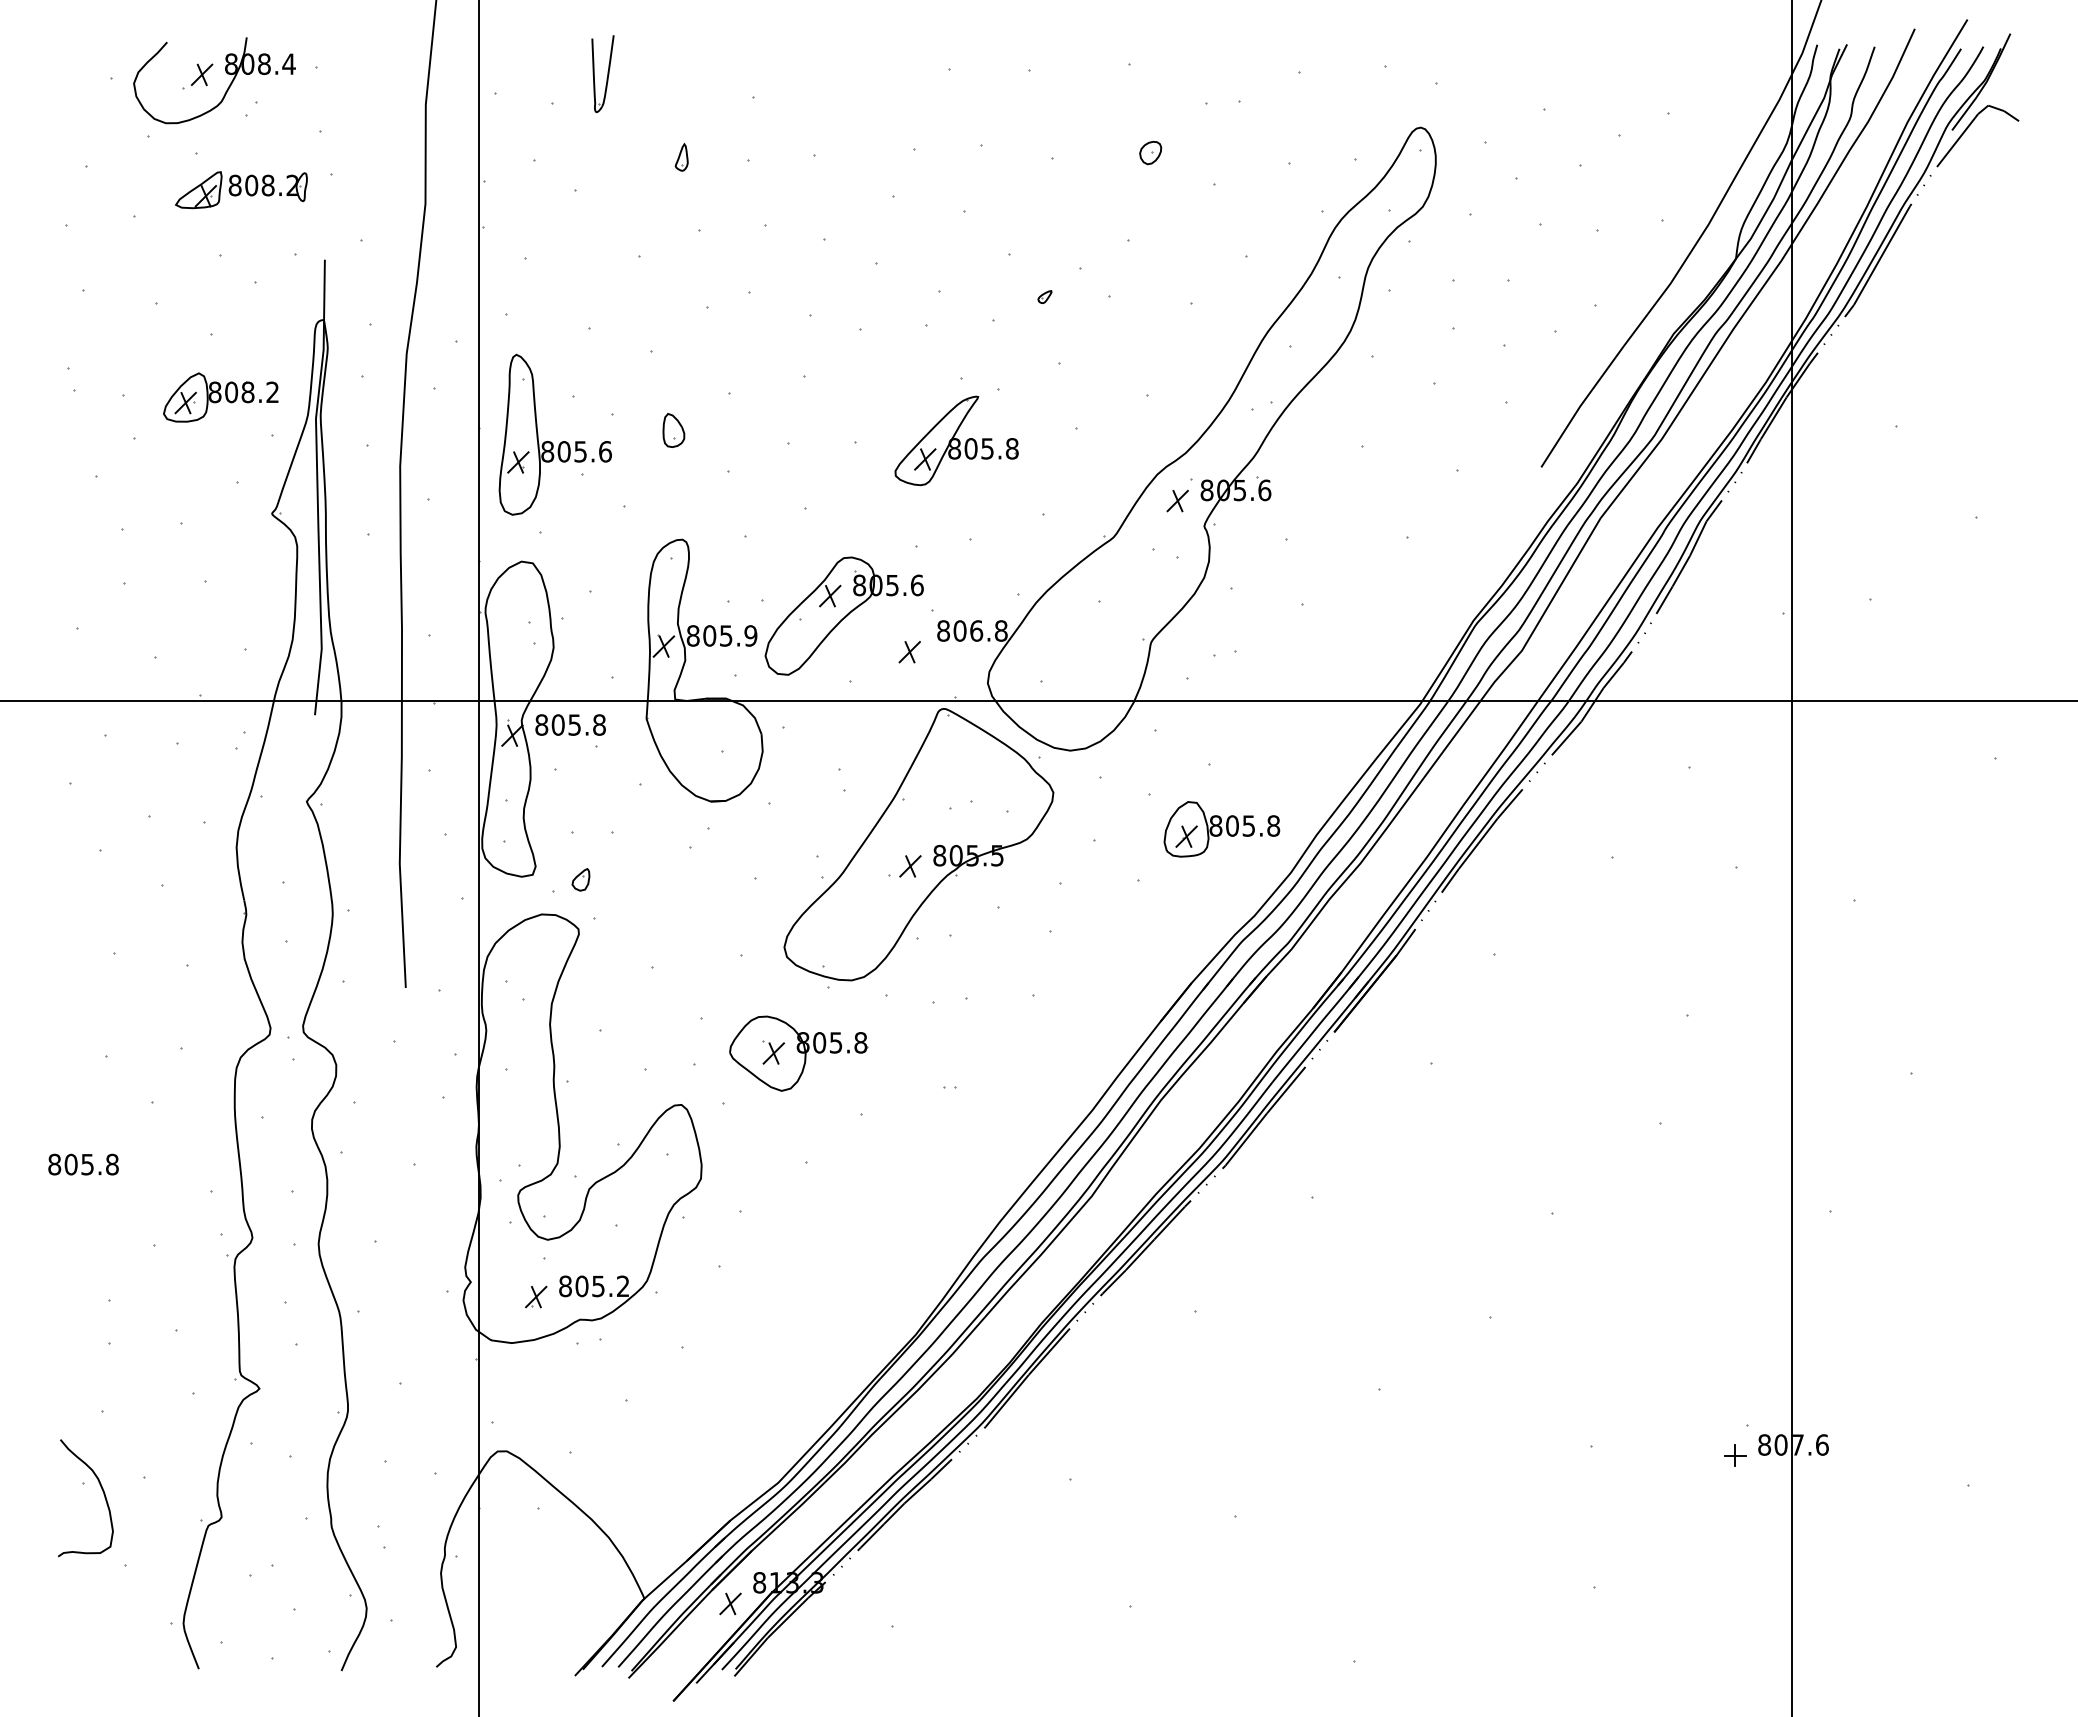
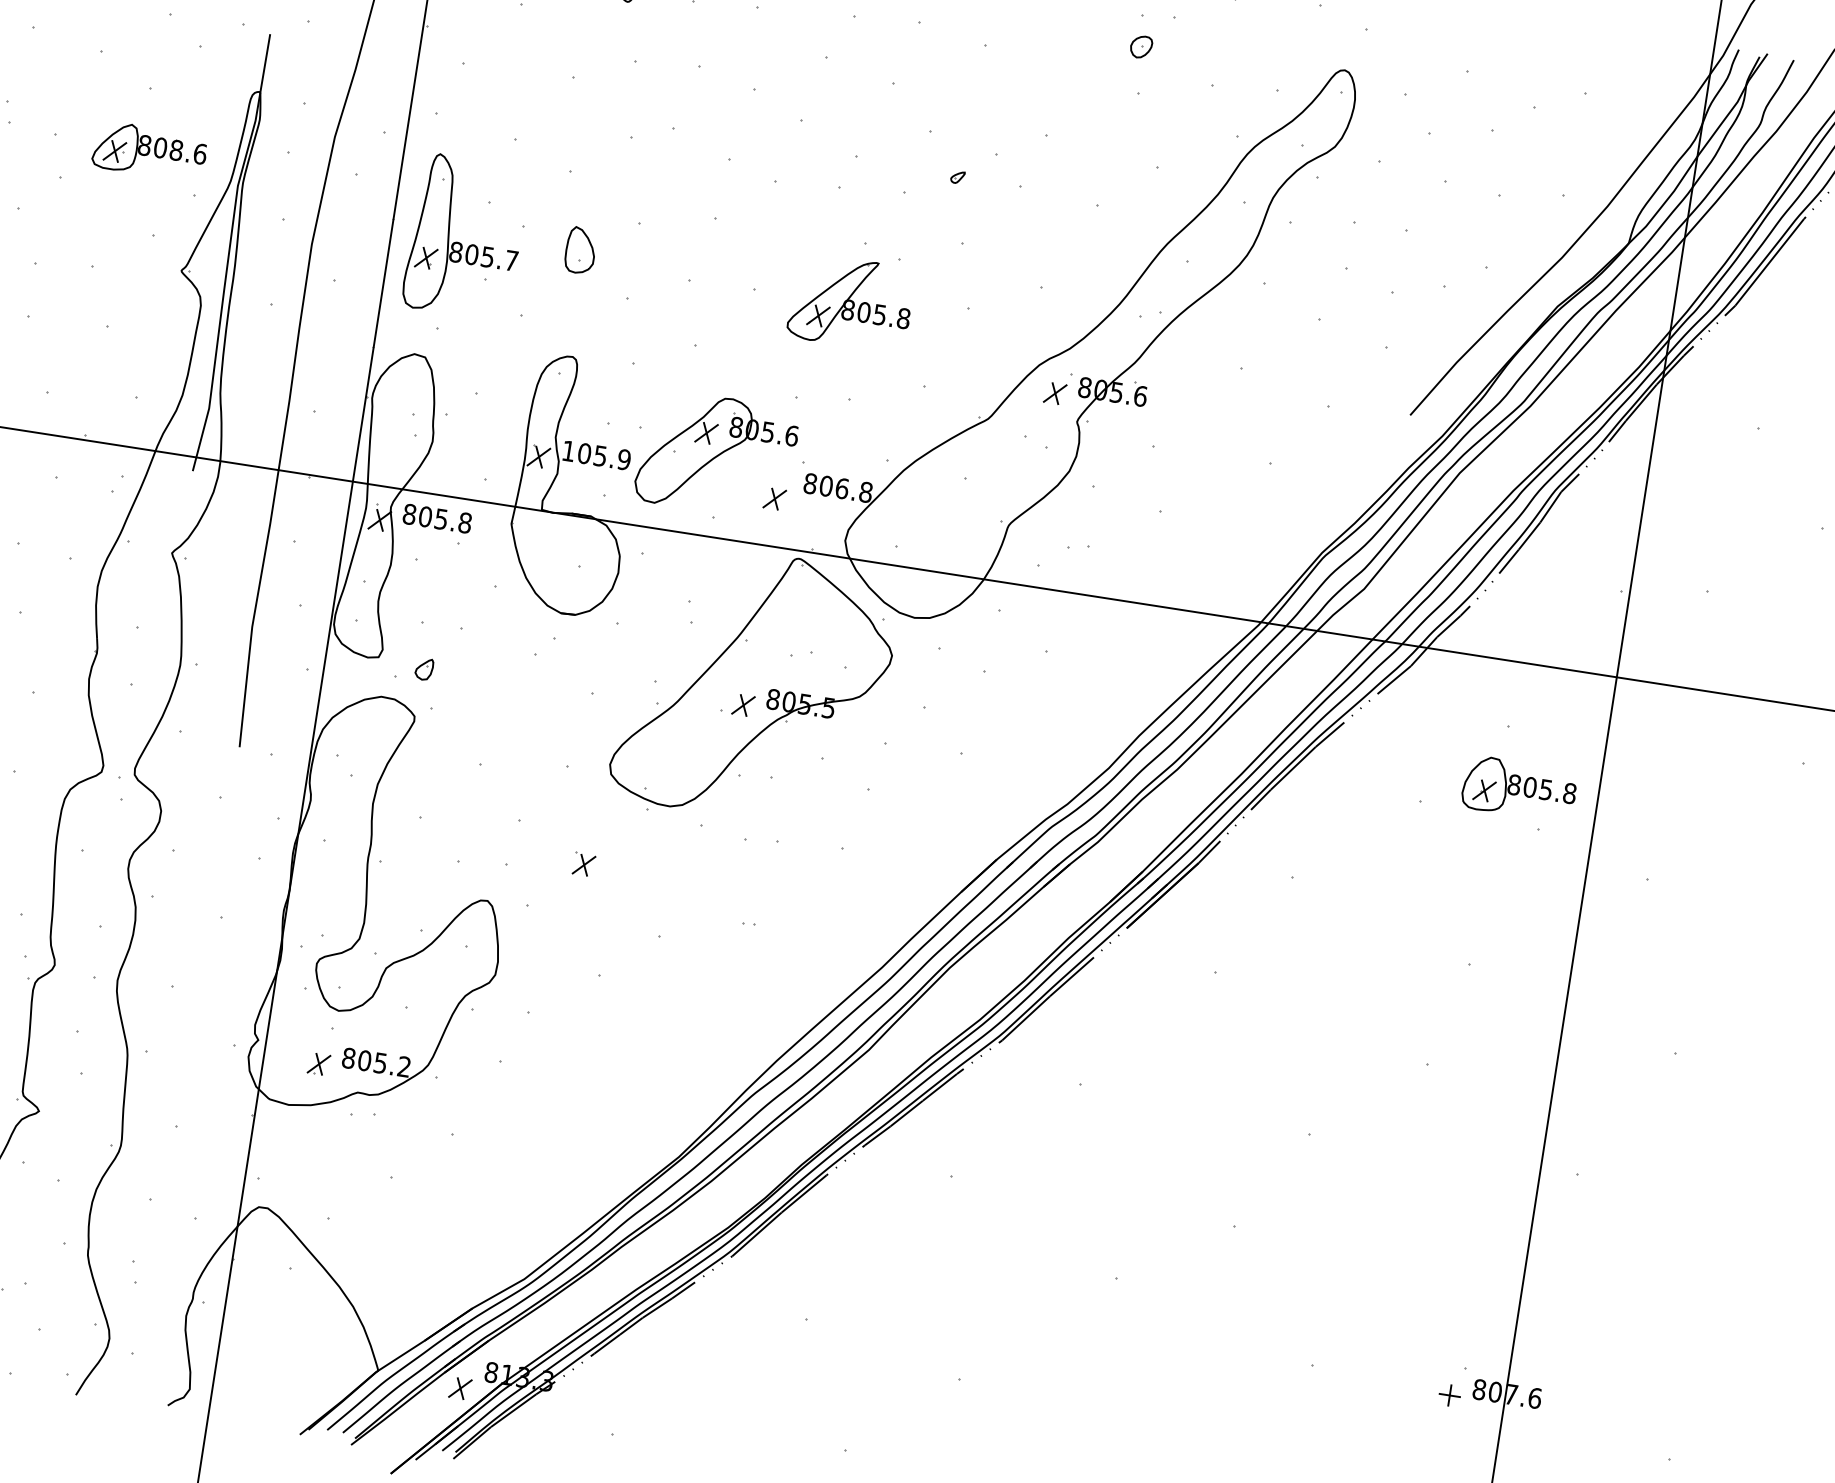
part: (1150, 152) -> (1141, 46), moved
text: (272, 392) -> (199, 154), 808.2 -> 808.6
part: (673, 430) -> (580, 250), size x1.4
text: (605, 451) -> (511, 260), 805.6 -> 805.7
text: (692, 635) -> (568, 450), 805.9 -> 105.9
part: (1221, 829) -> (1519, 789), moved
part: (798, 1053) -> (607, 868), removed

